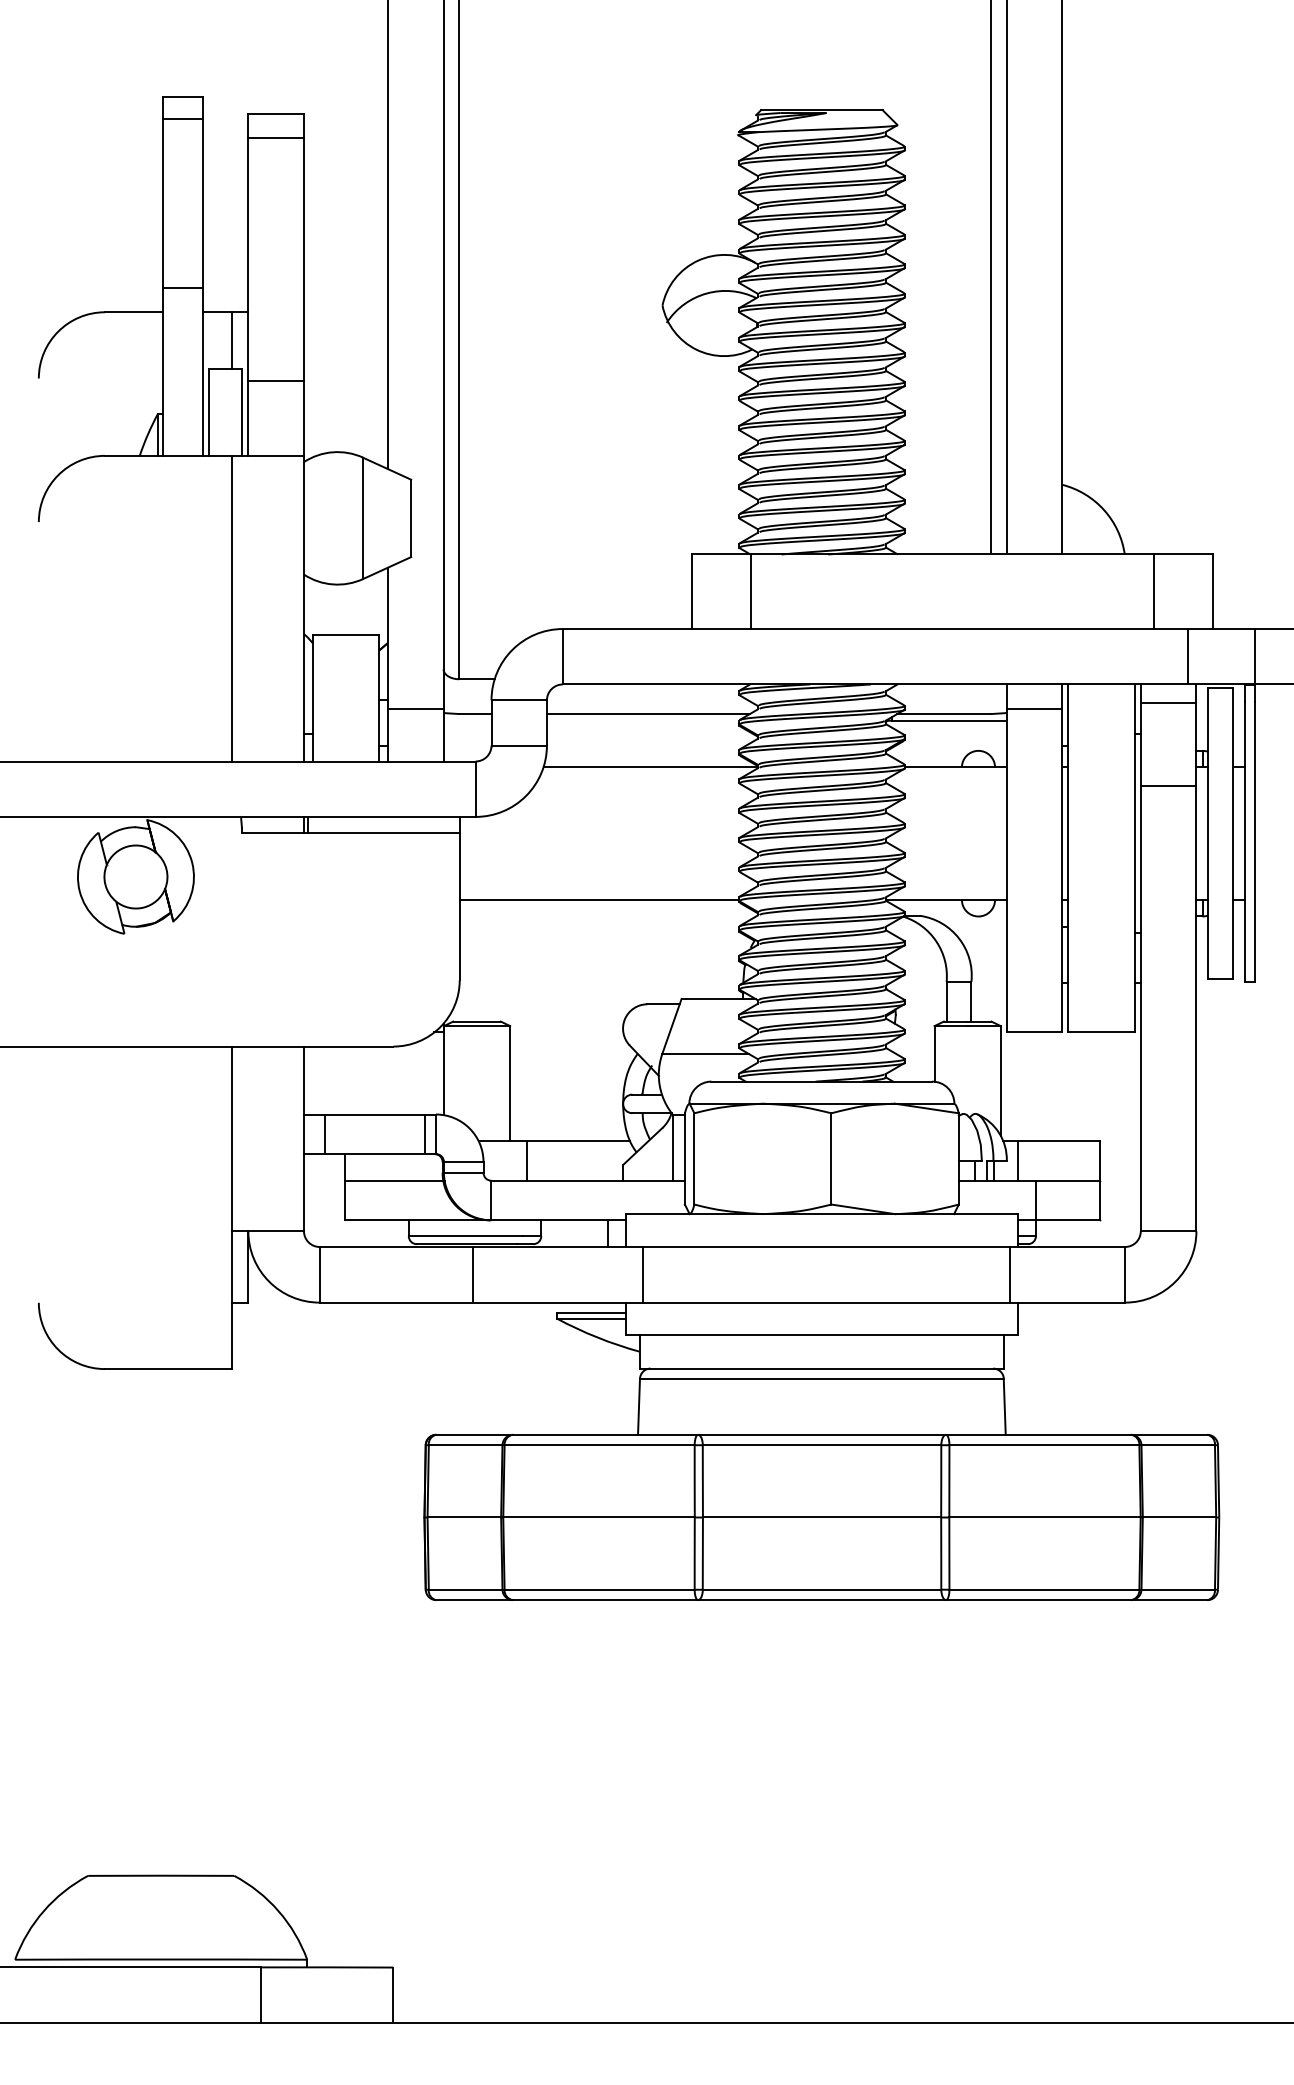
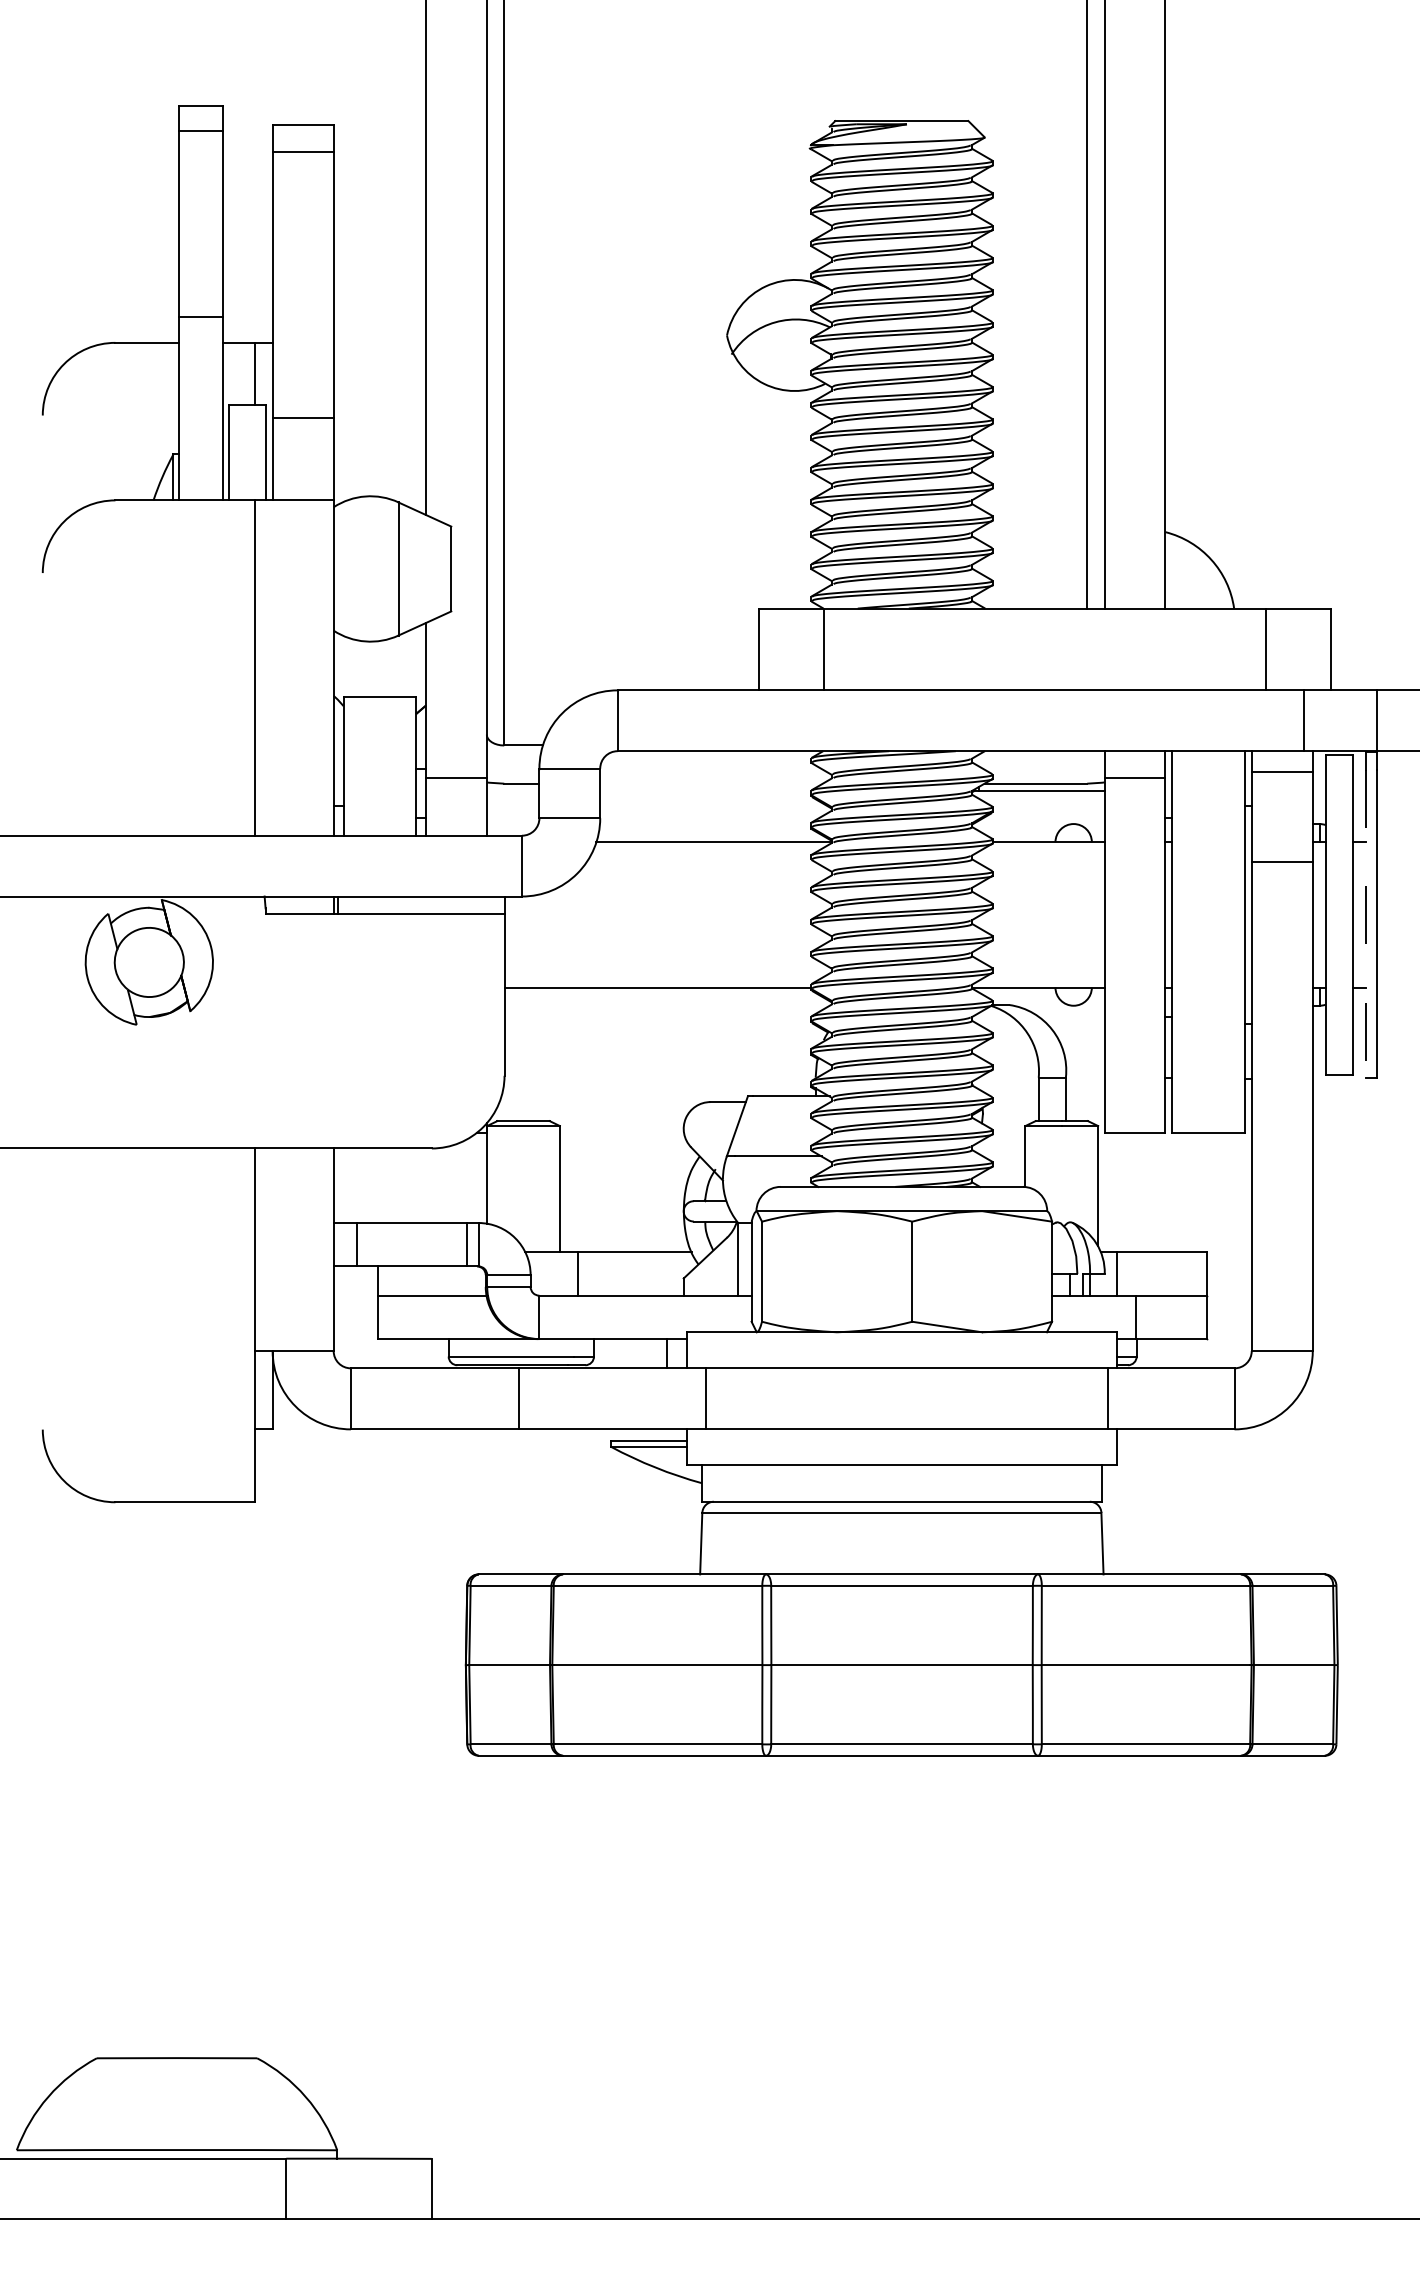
line: (648, 713) -> (711, 783), removed
line: (1244, 841) -> (1365, 923), solid -> dashed

